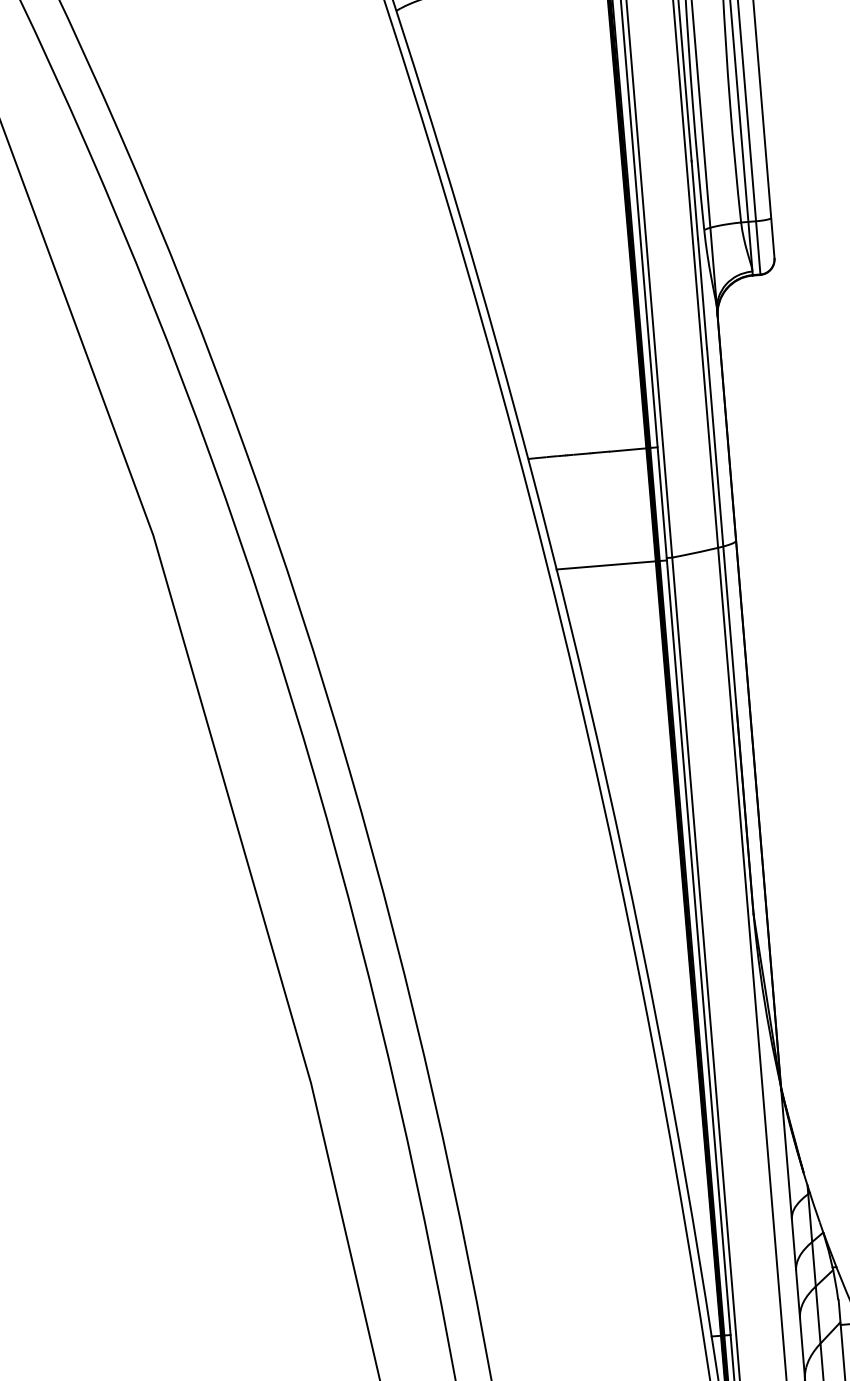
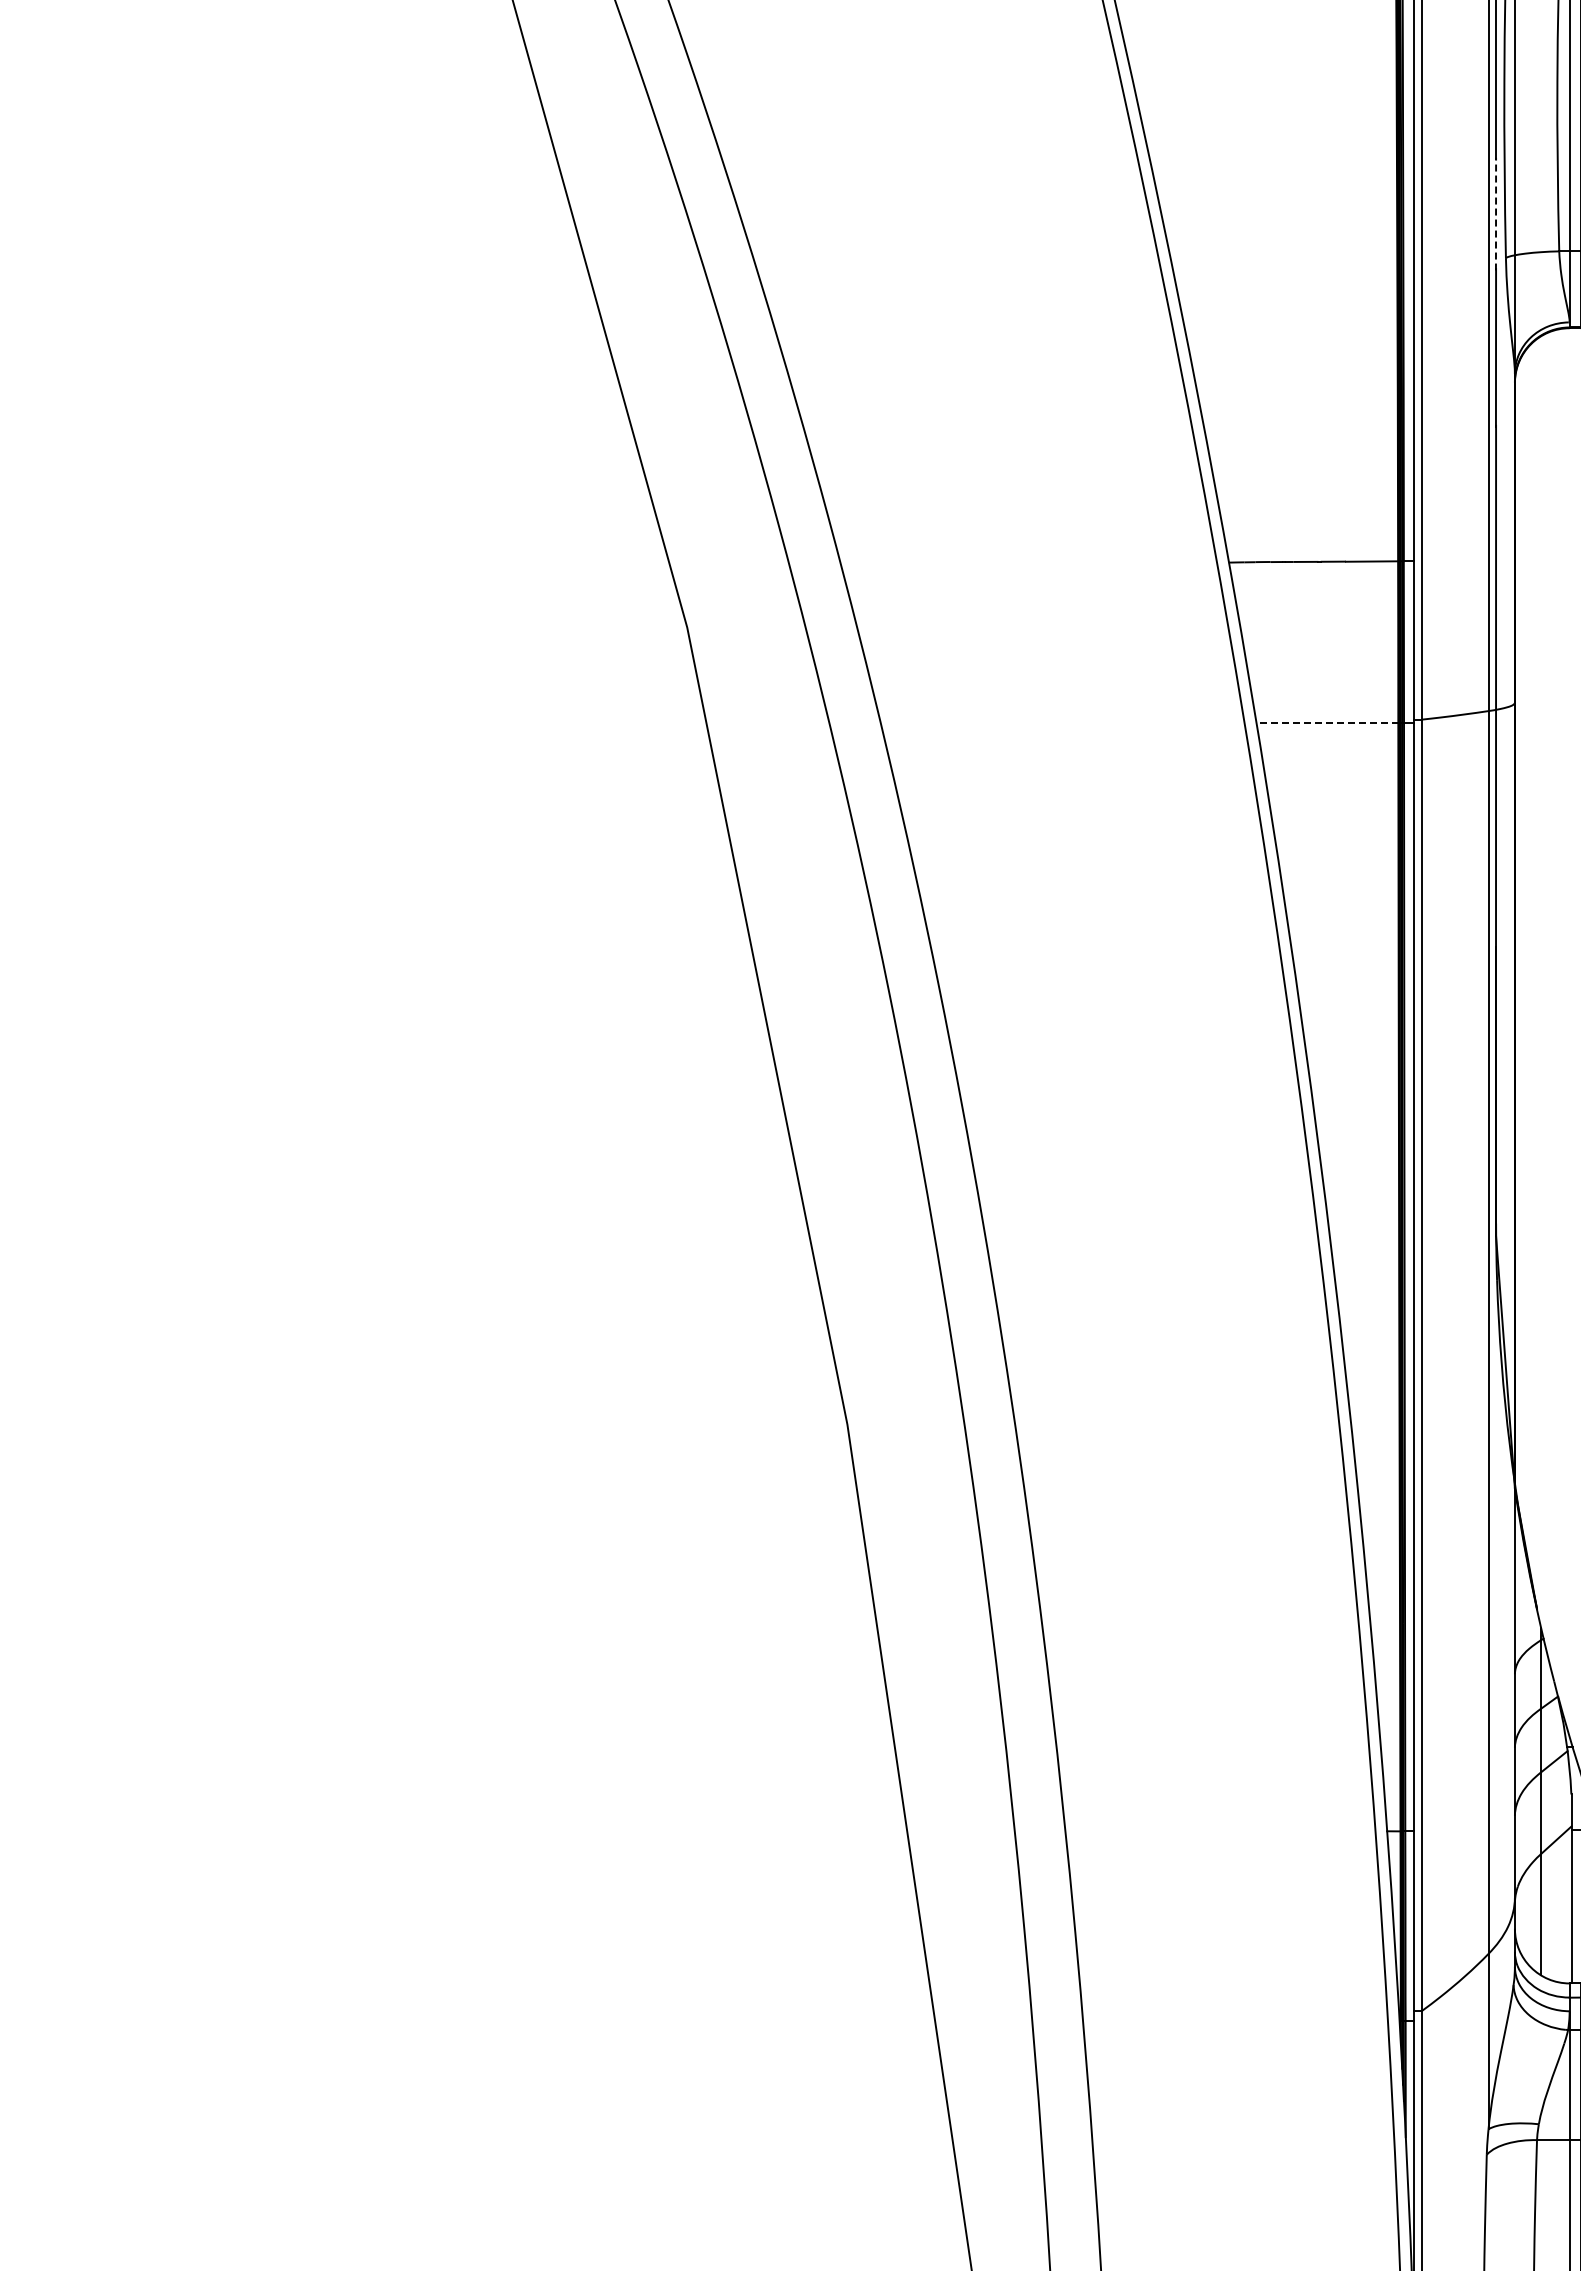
line: (695, 199) -> (1496, 213), solid -> dashed
line: (606, 565) -> (1327, 723), solid -> dashed

